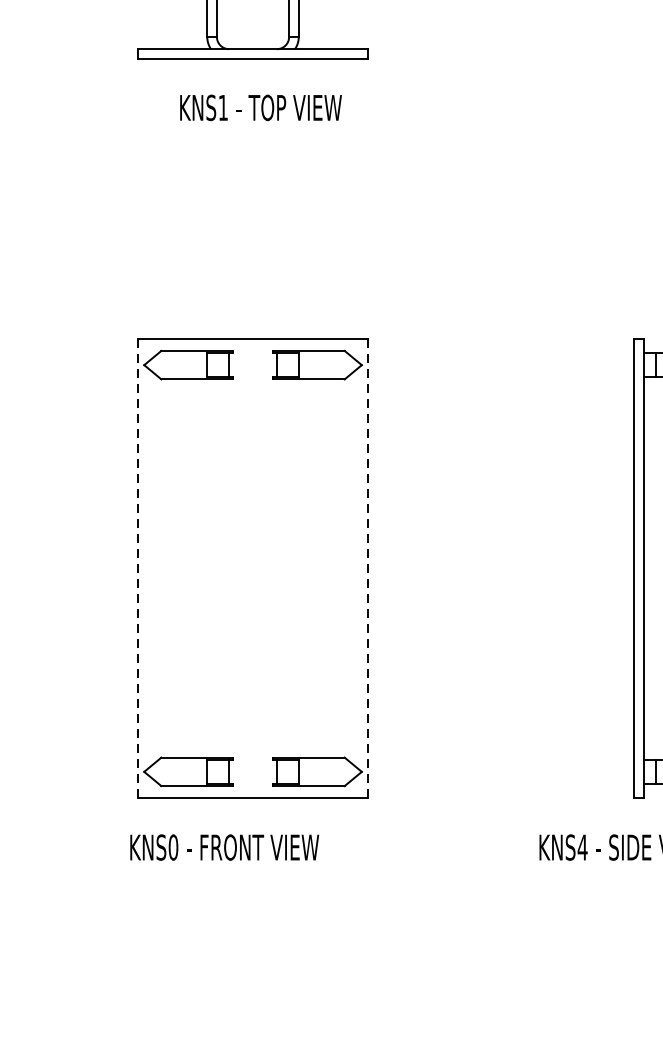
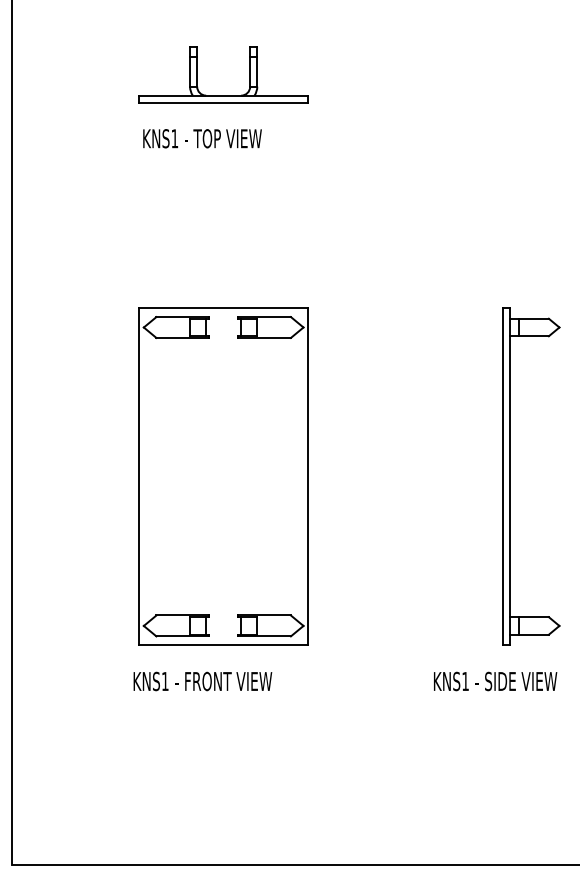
text: (260, 107) -> (202, 138), moved
line: (138, 568) -> (139, 476), dashed -> solid
line: (367, 568) -> (307, 476), dashed -> solid
text: (172, 847) -> (164, 681), KNS0 -> KNS1
text: (582, 847) -> (465, 681), KNS4 -> KNS1

